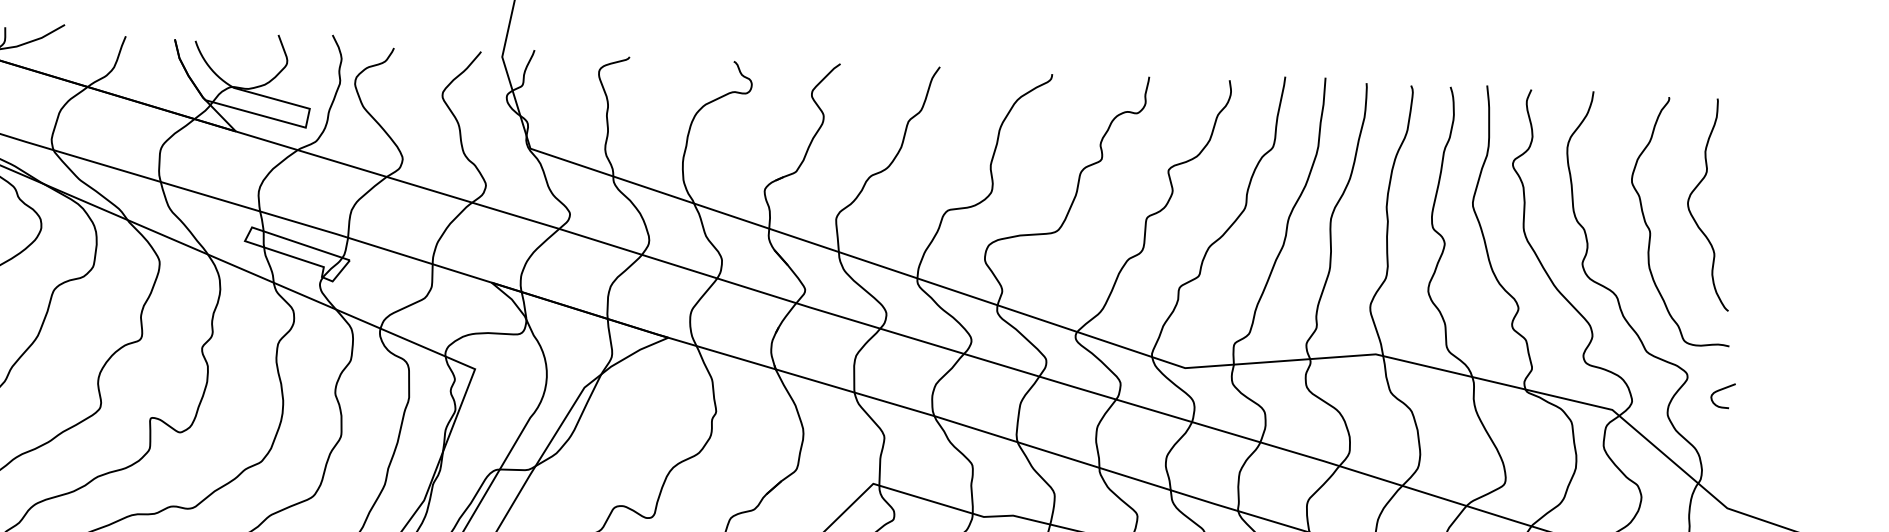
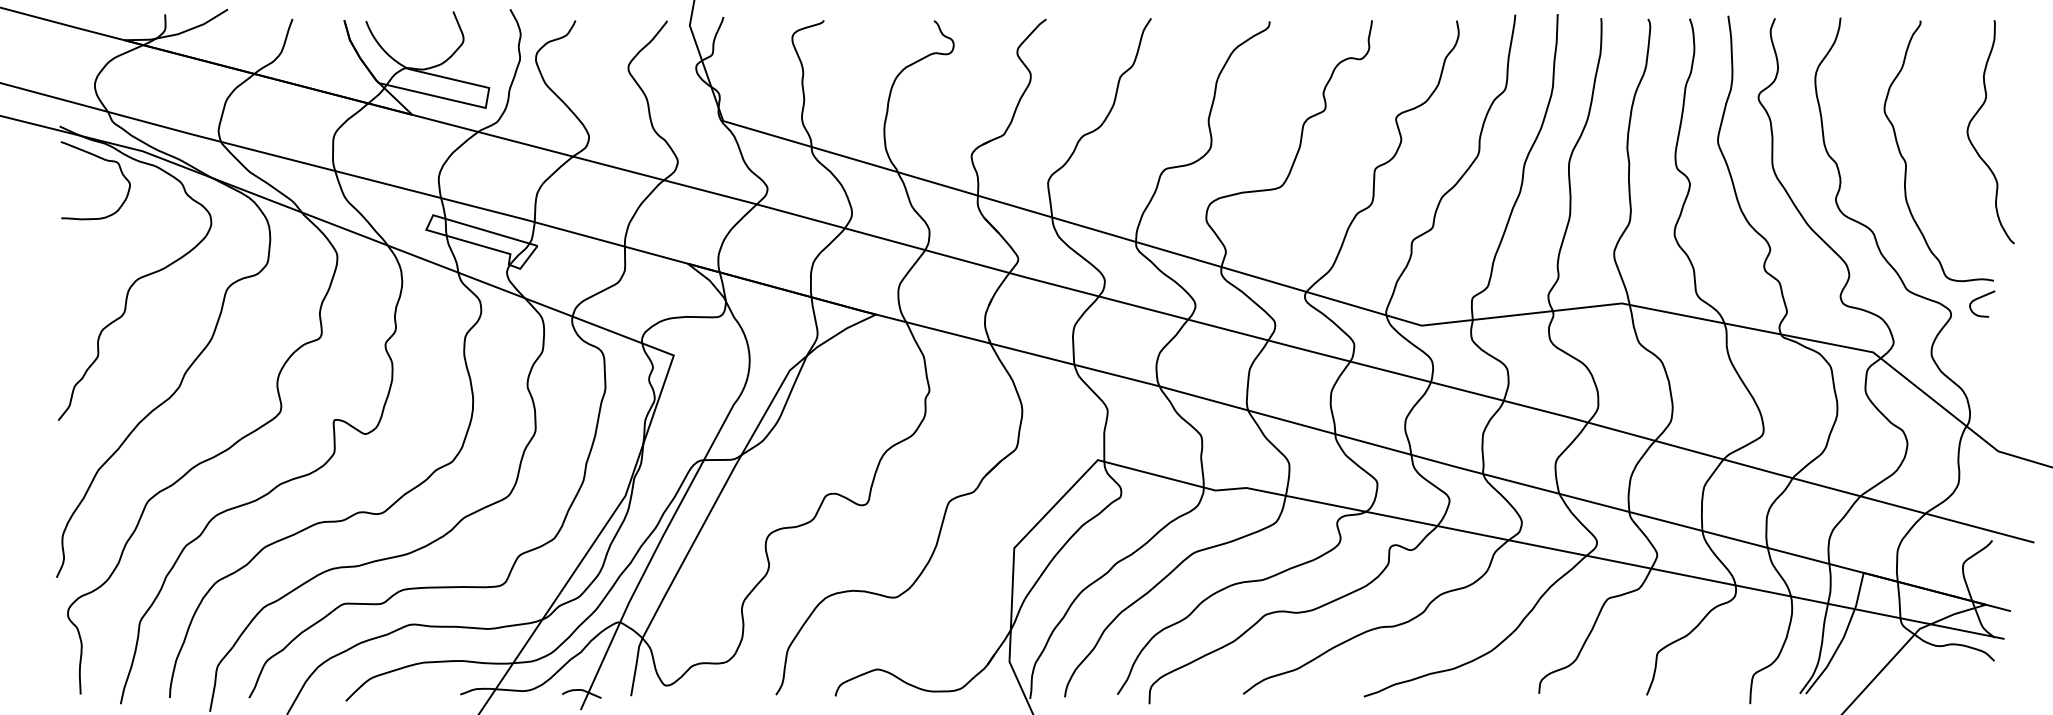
curve: (1693, 215) -> (1973, 144), moved
curve: (1721, 390) -> (1980, 298), moved

